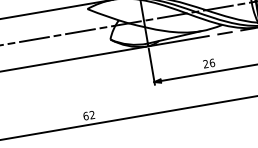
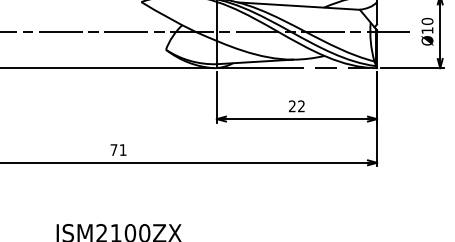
text: (212, 63) -> (301, 106), 26 -> 22
text: (89, 115) -> (118, 149), 62 -> 71

